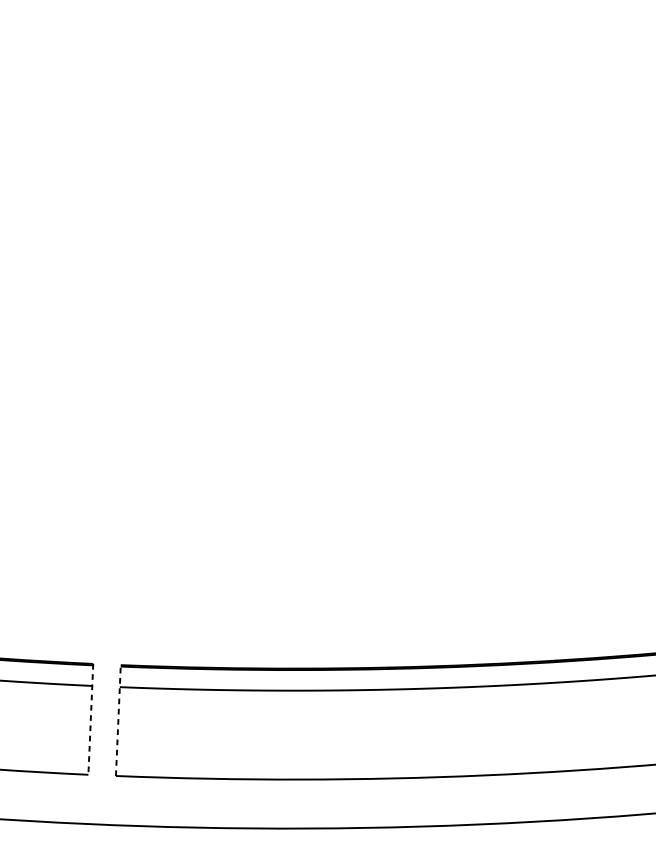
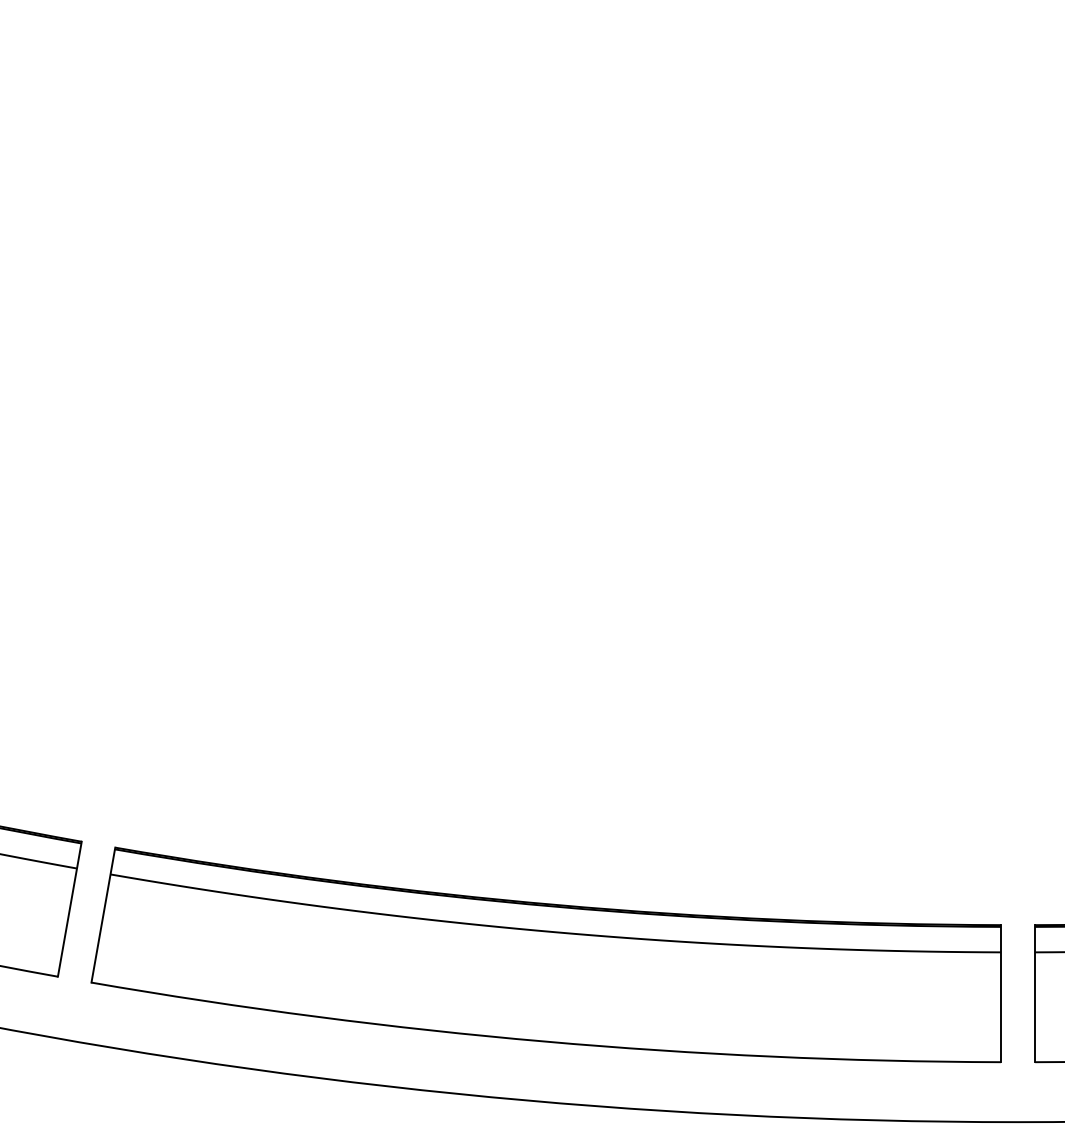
line: (90, 719) -> (69, 909), dashed -> solid
line: (118, 720) -> (103, 915), dashed -> solid

